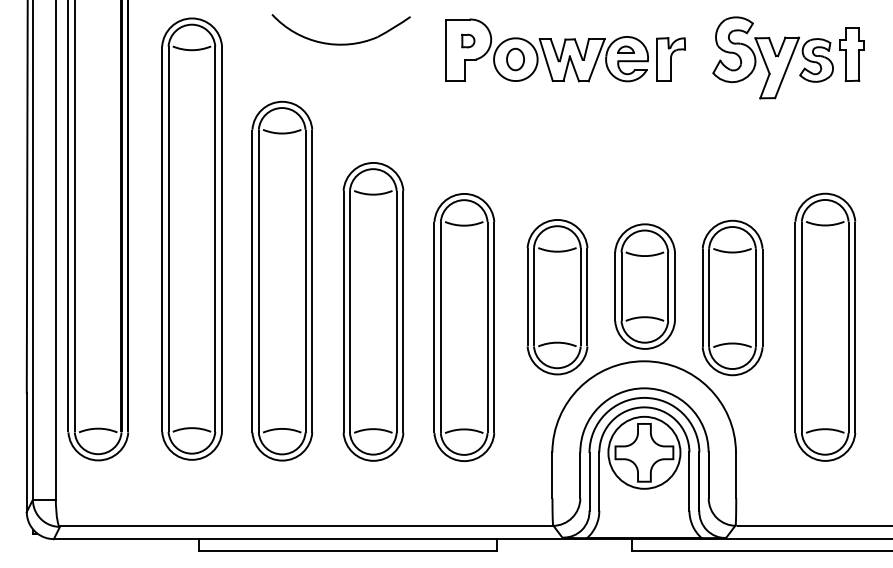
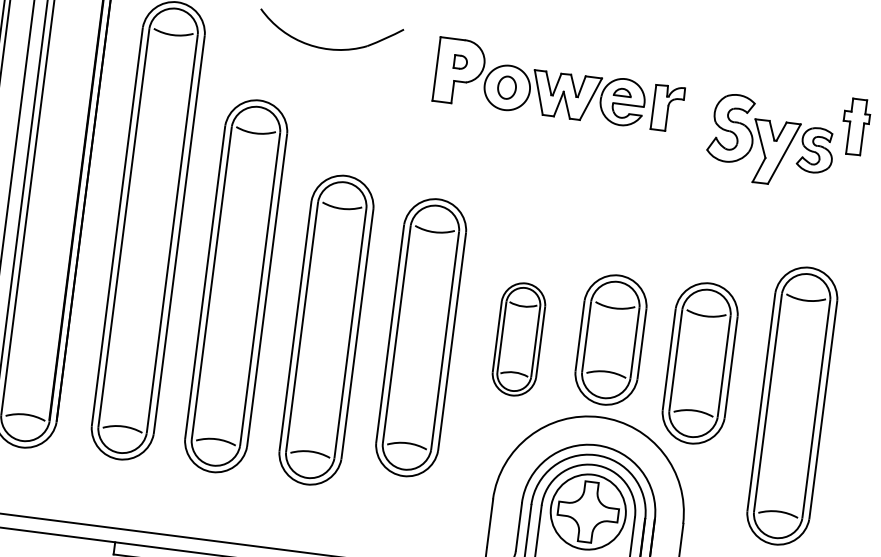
part: (772, 57) -> (770, 141), moved
part: (557, 297) -> (518, 339), size x0.7
part: (464, 327) -> (421, 337), moved

